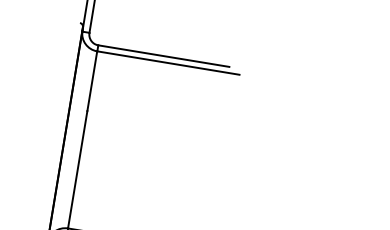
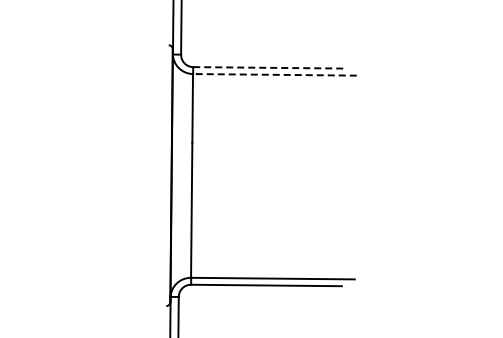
line: (164, 55) -> (269, 67), solid -> dashed
line: (168, 62) -> (274, 74), solid -> dashed

